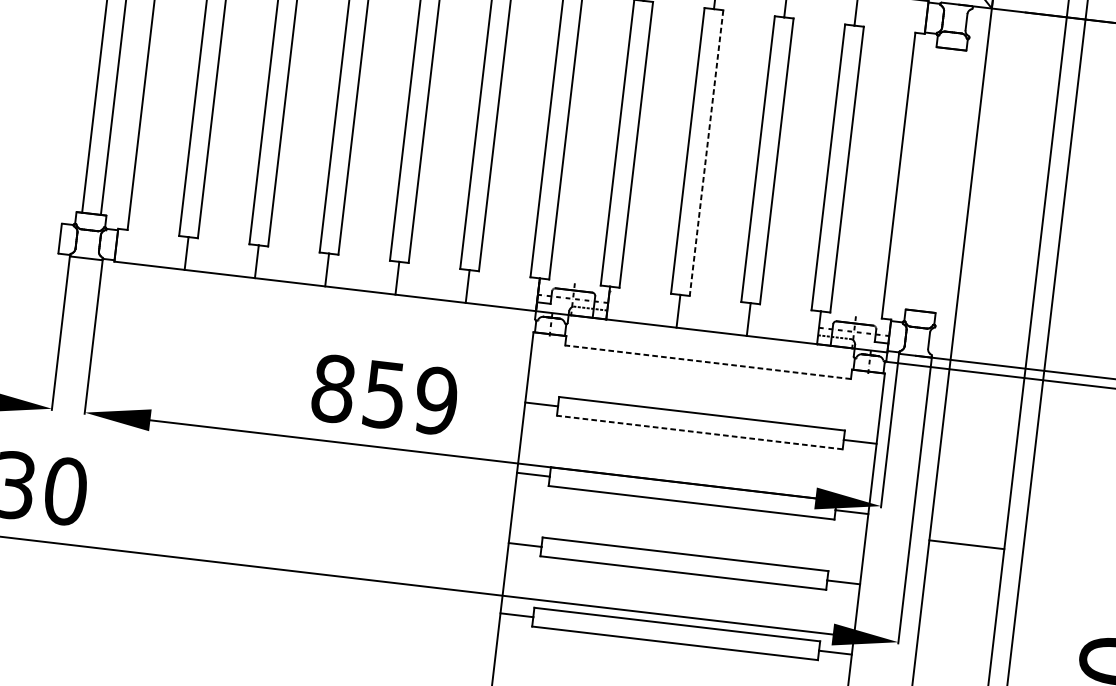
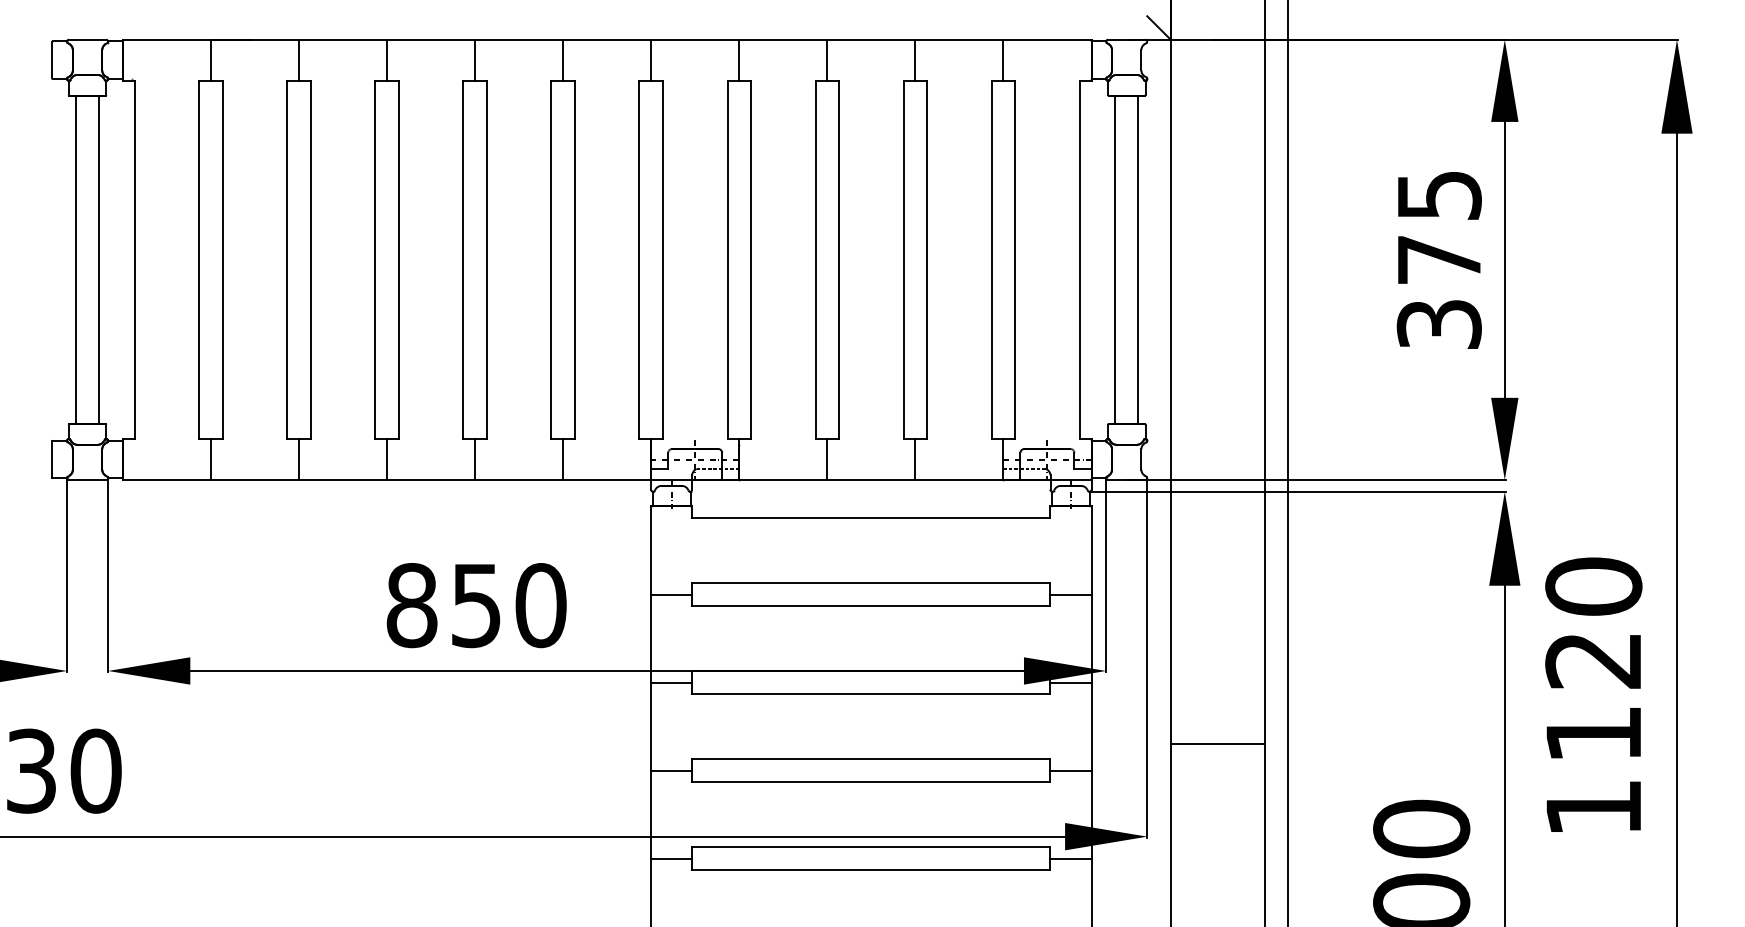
line: (706, 153) -> (839, 260), dashed -> solid
line: (926, 178) -> (1114, 259), added
line: (945, 180) -> (1138, 259), added
line: (707, 362) -> (870, 518), dashed -> solid
text: (435, 400) -> (540, 605), 859 -> 850
line: (699, 432) -> (870, 606), dashed -> solid
line: (966, 544) -> (1217, 744), moved

